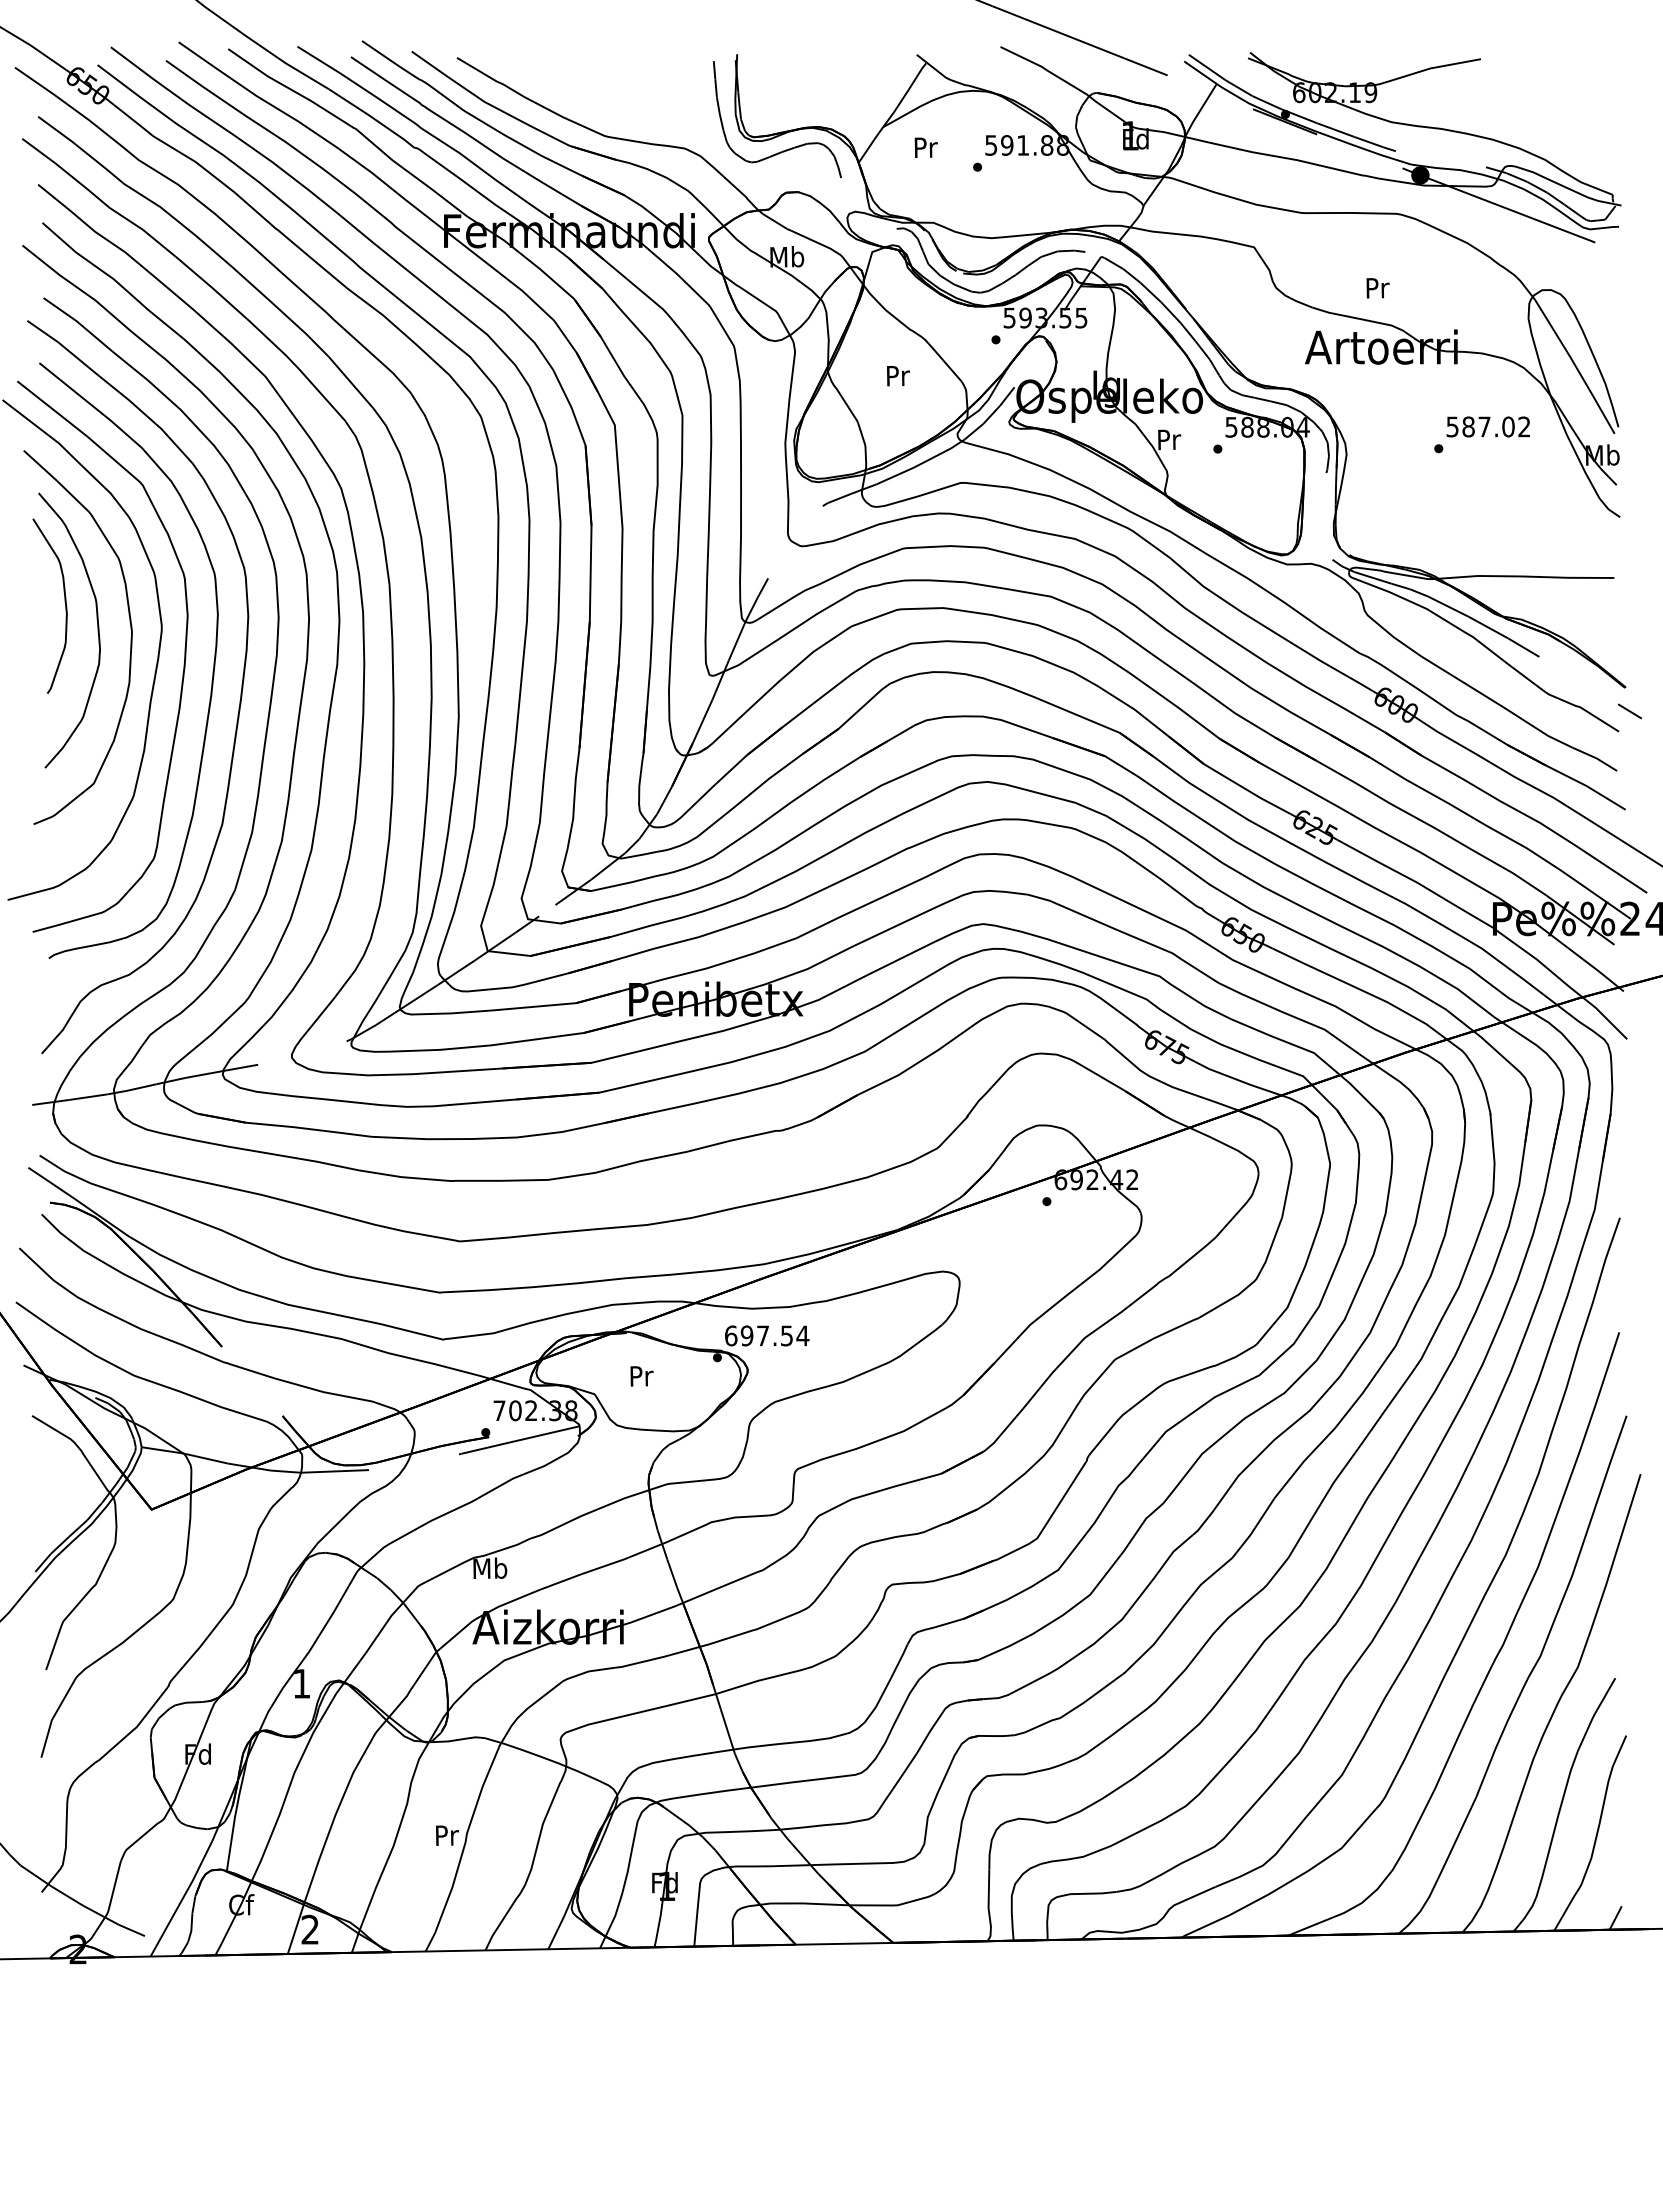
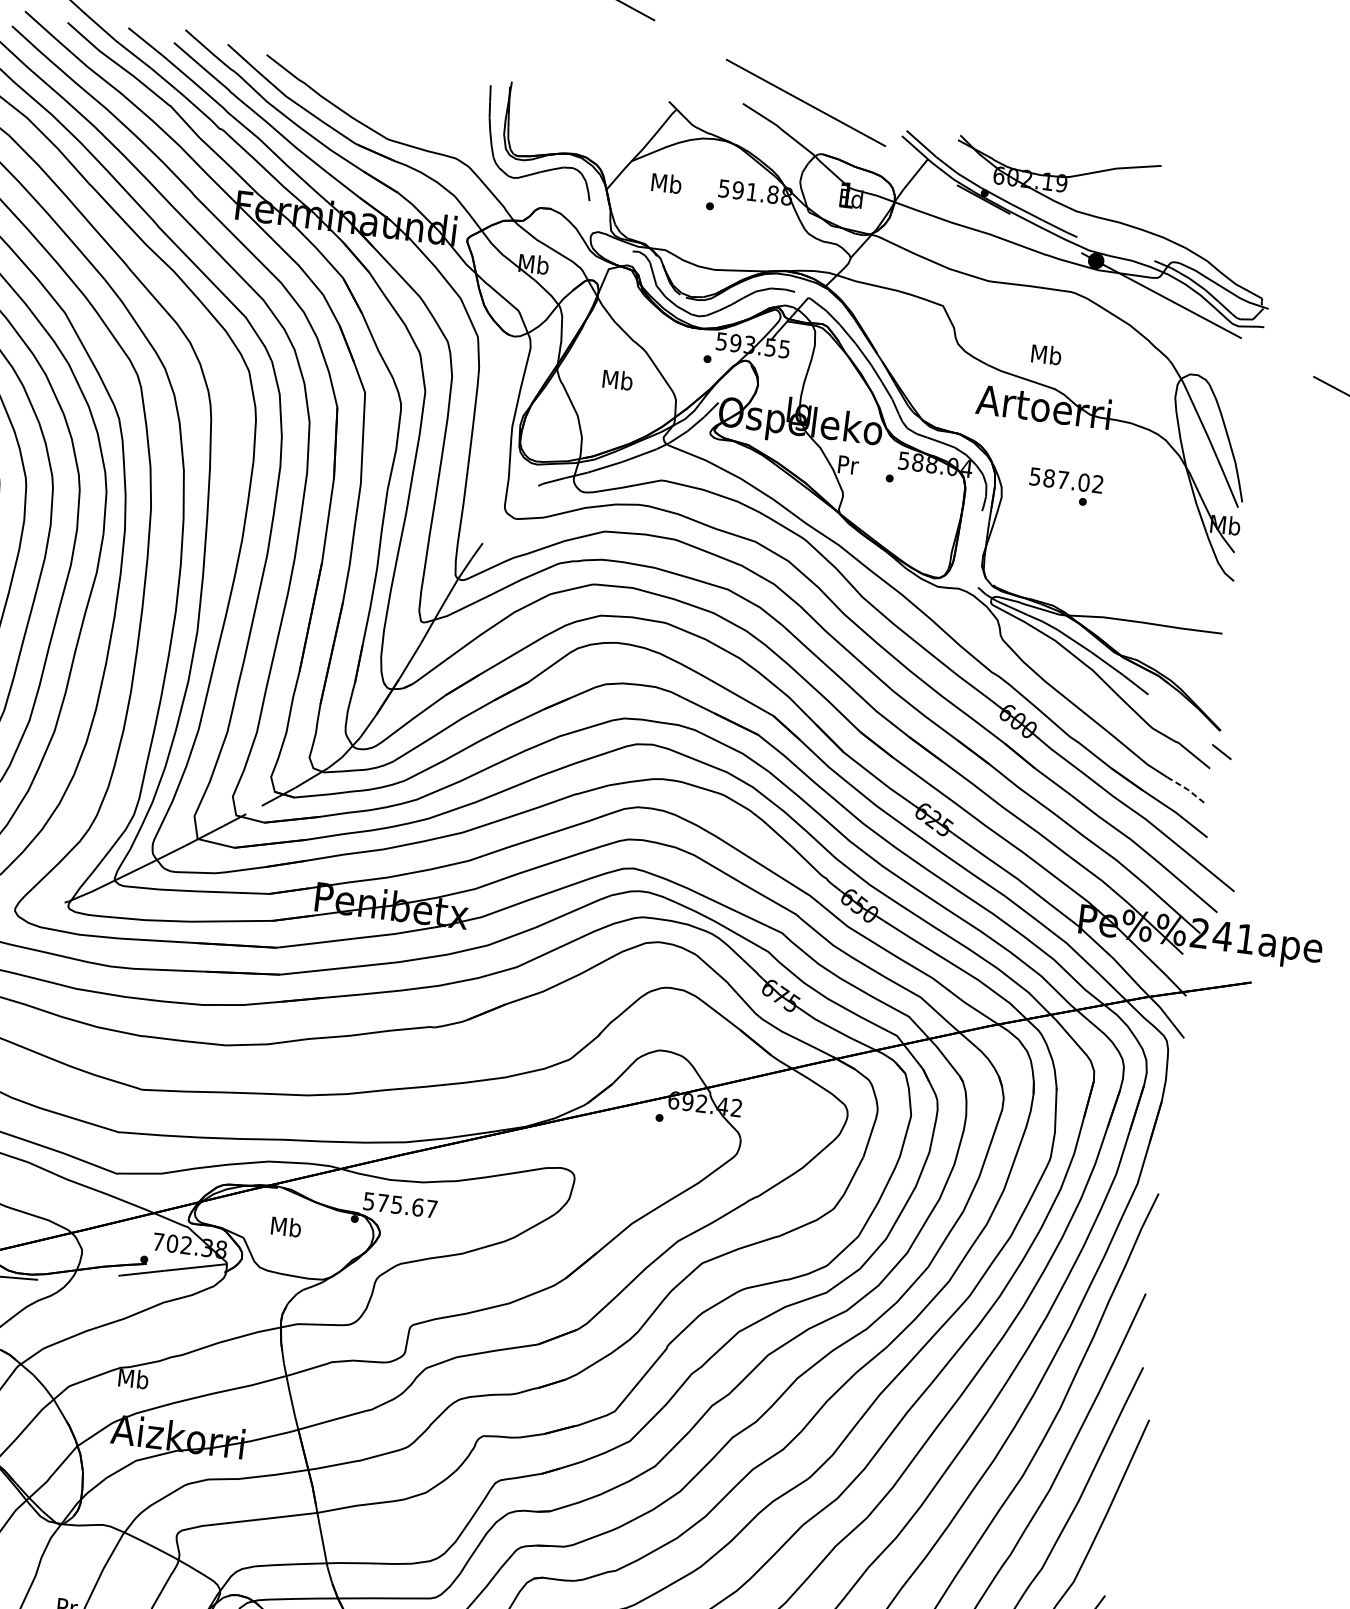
text: (925, 147) -> (666, 183), Pr -> Mb
text: (1377, 287) -> (1046, 354), Pr -> Mb
text: (897, 375) -> (617, 379), Pr -> Mb
text: (1487, 426) -> (1065, 480), moved
line: (1595, 758) -> (1186, 789), solid -> dashed
text: (767, 1335) -> (400, 1204), 697.54 -> 575.67
text: (641, 1375) -> (286, 1226), Pr -> Mb

